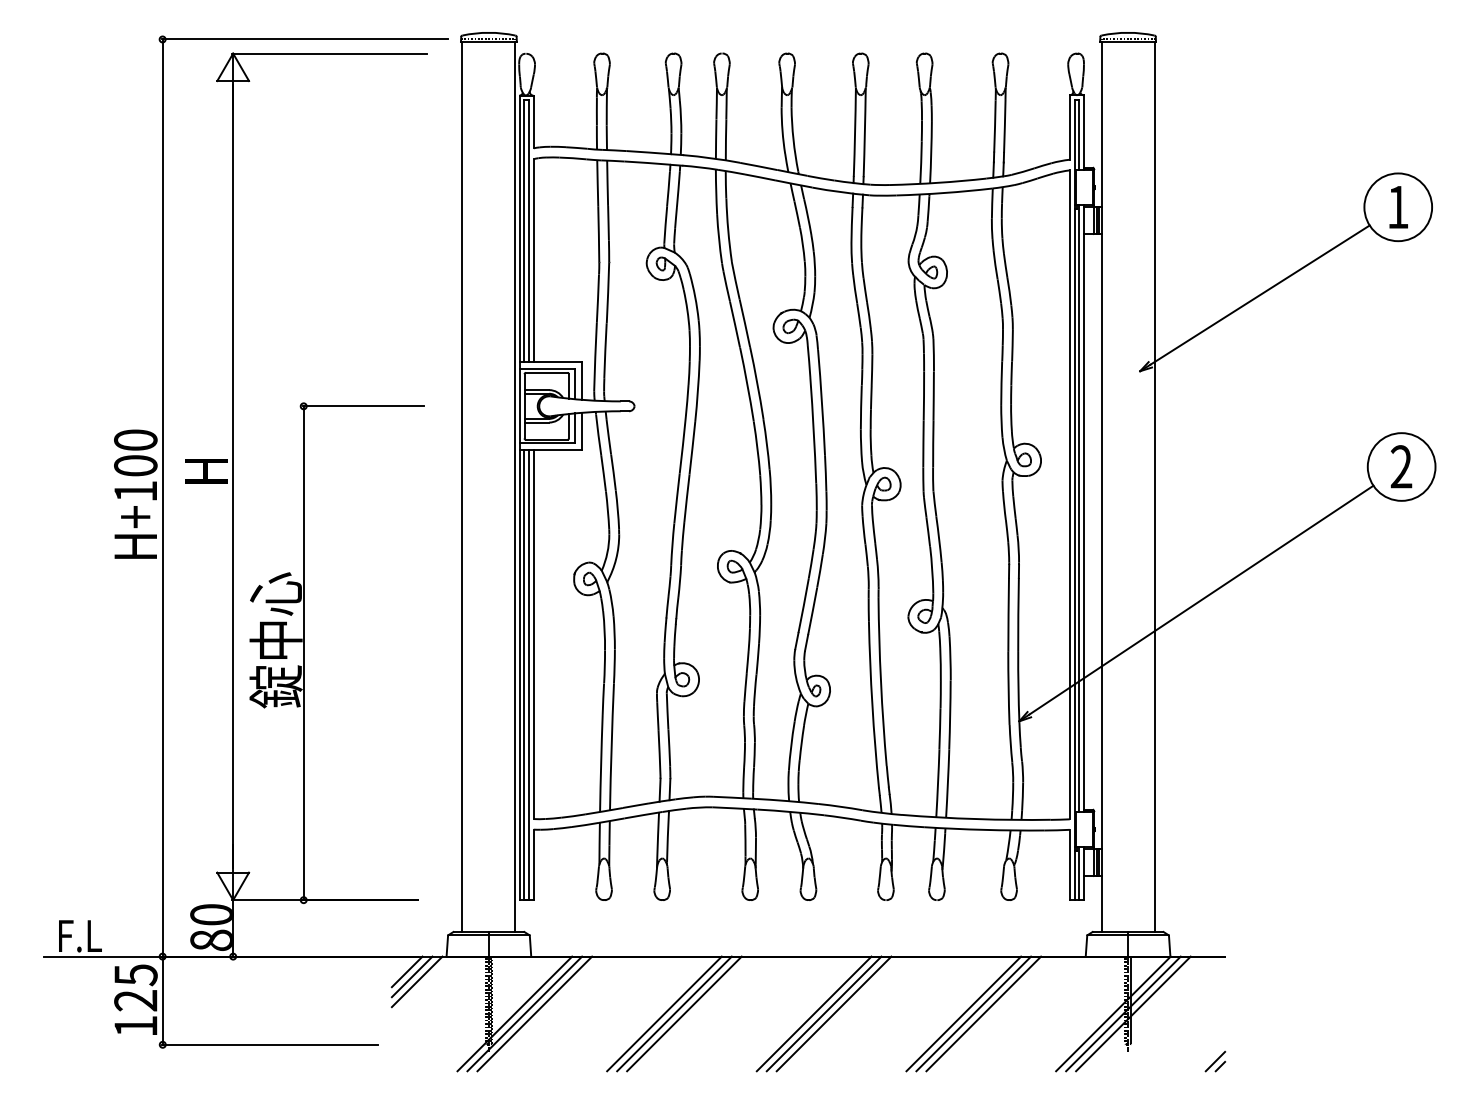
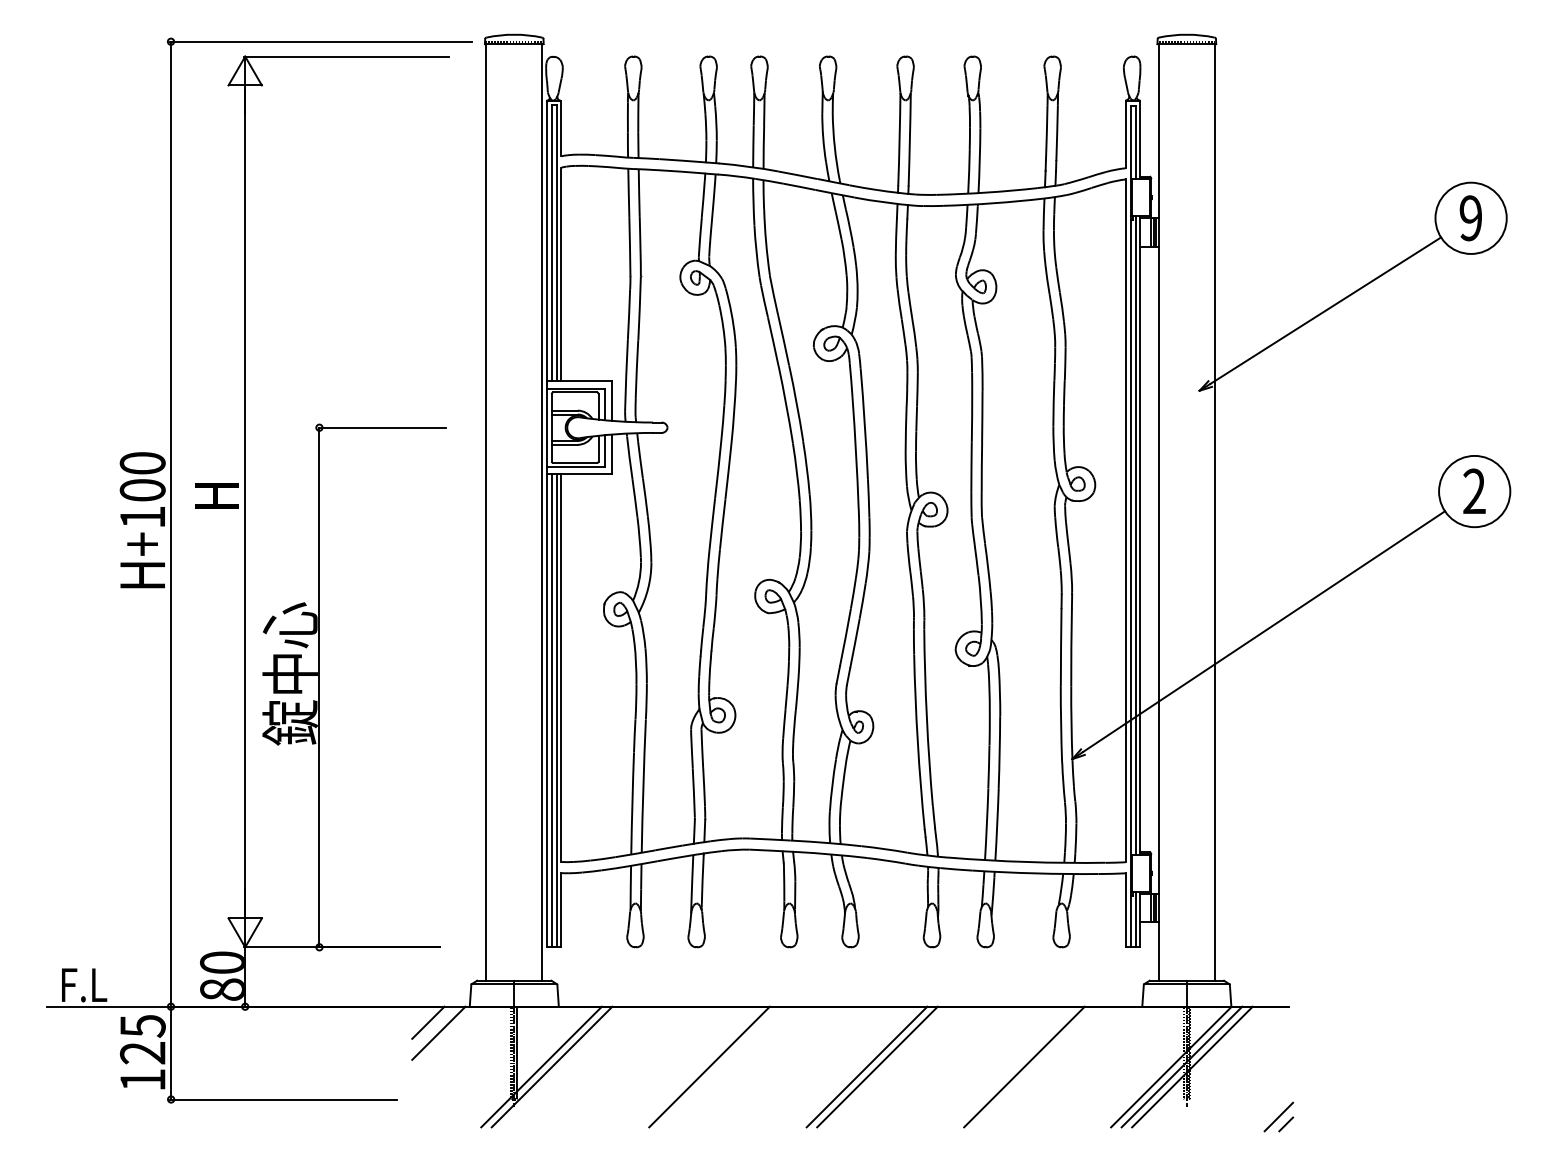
text: (1397, 207) -> (1470, 218), 1 -> 9
line: (412, 976) -> (433, 1027), removed
line: (534, 1013) -> (562, 1066), removed
line: (663, 1013) -> (698, 1066), removed
line: (683, 1013) -> (719, 1066), removed
line: (814, 1013) -> (856, 1066), removed
line: (963, 1013) -> (1013, 1066), removed
line: (983, 1013) -> (1034, 1066), removed
part: (1215, 1061) -> (1278, 1117), size x1.4

